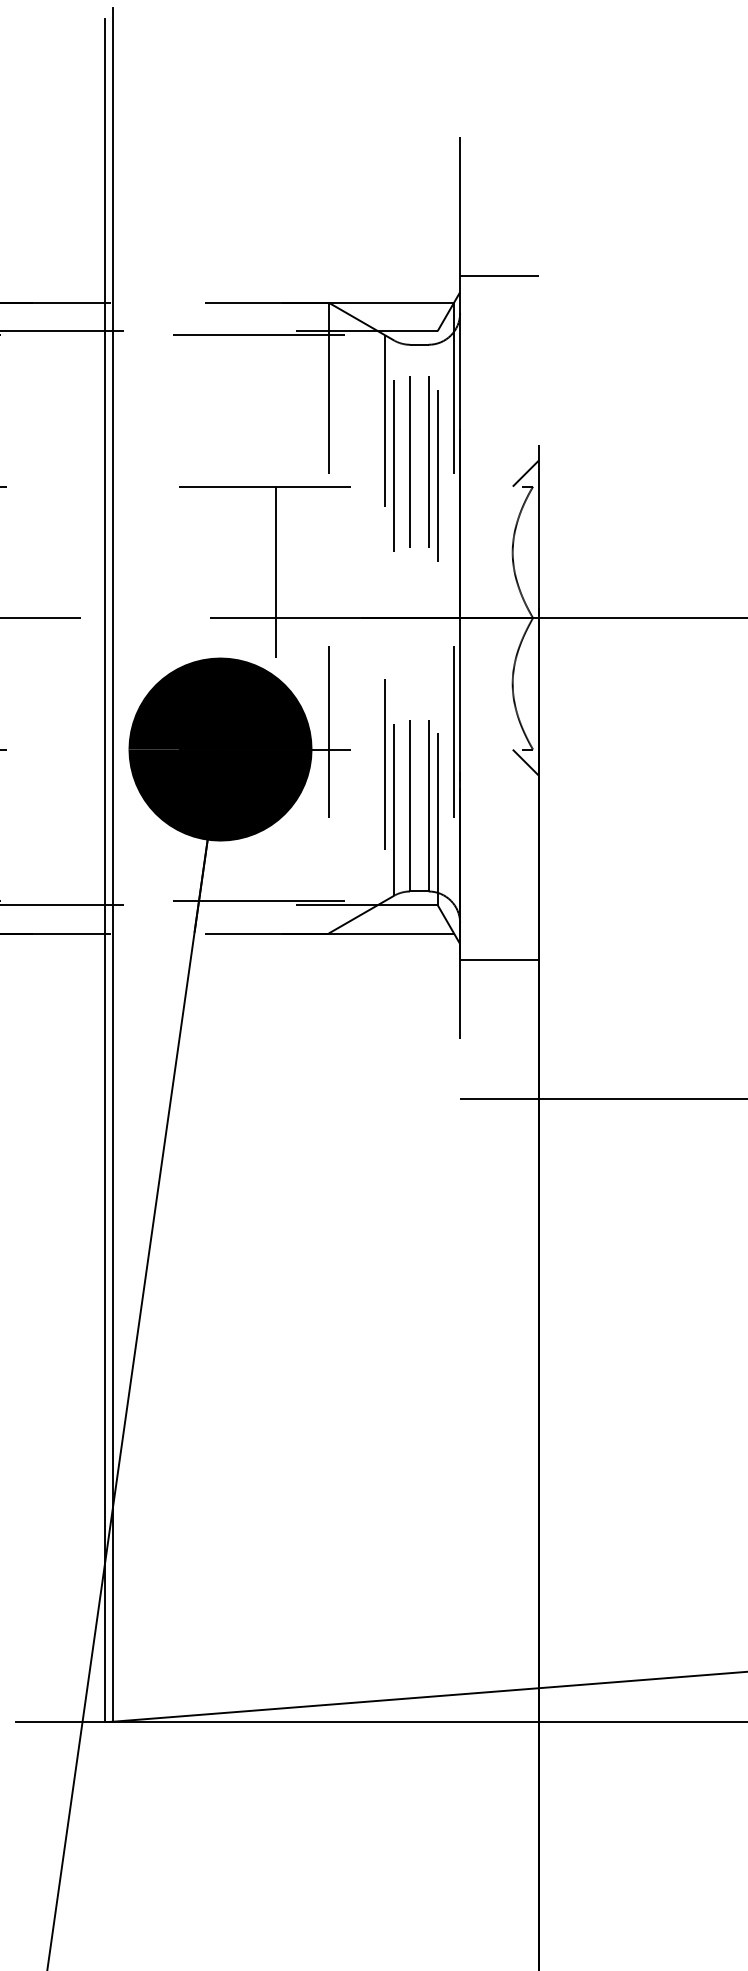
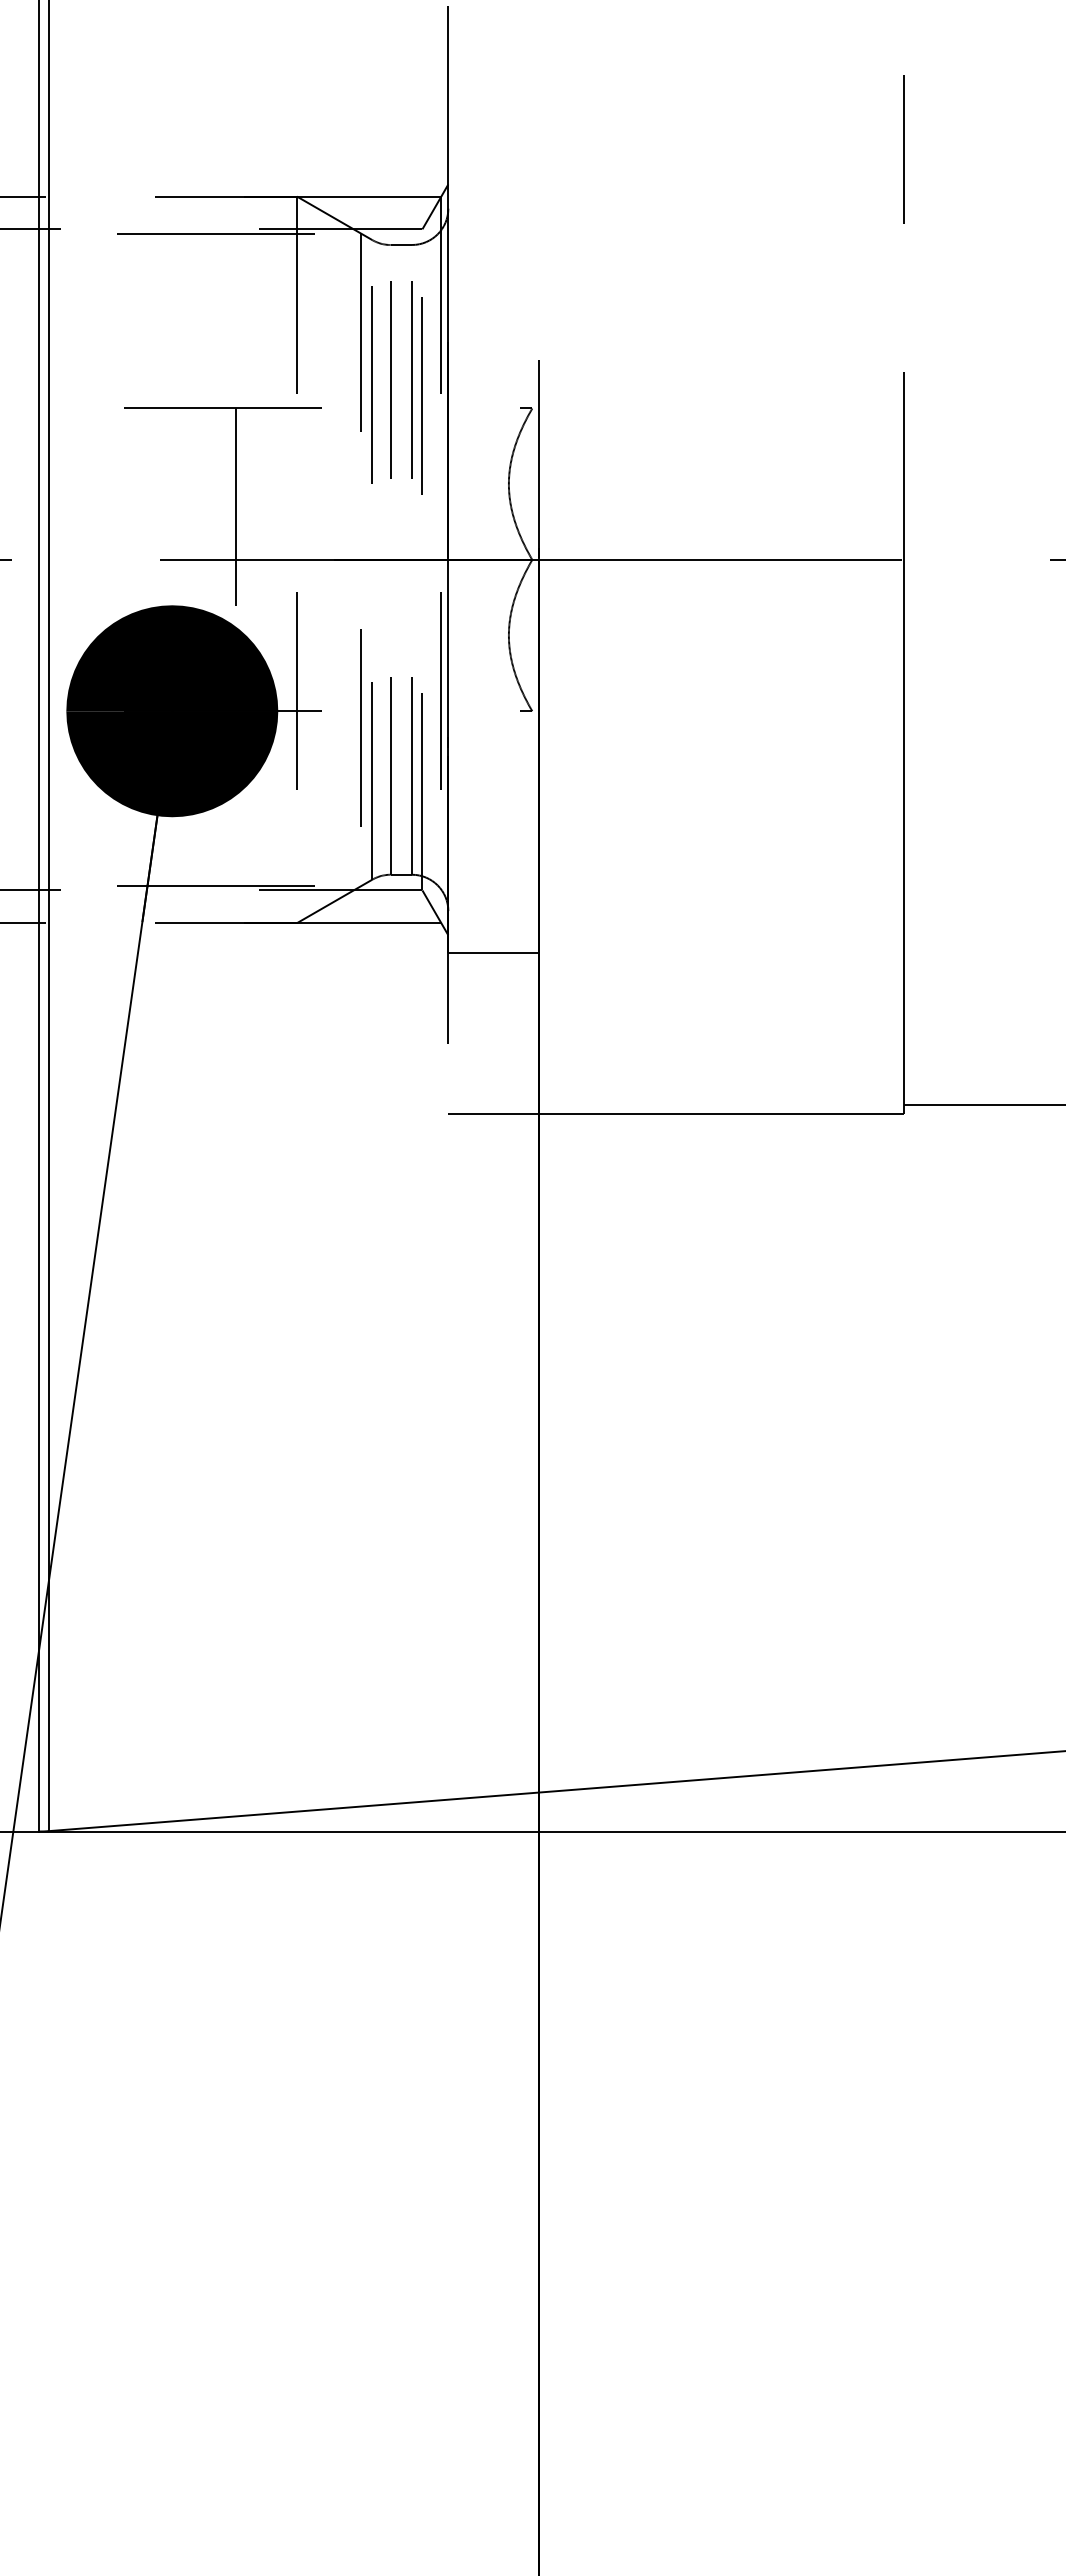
line: (499, 276) -> (493, 166), removed
line: (526, 473) -> (524, 393), removed
line: (526, 762) -> (524, 726), removed

